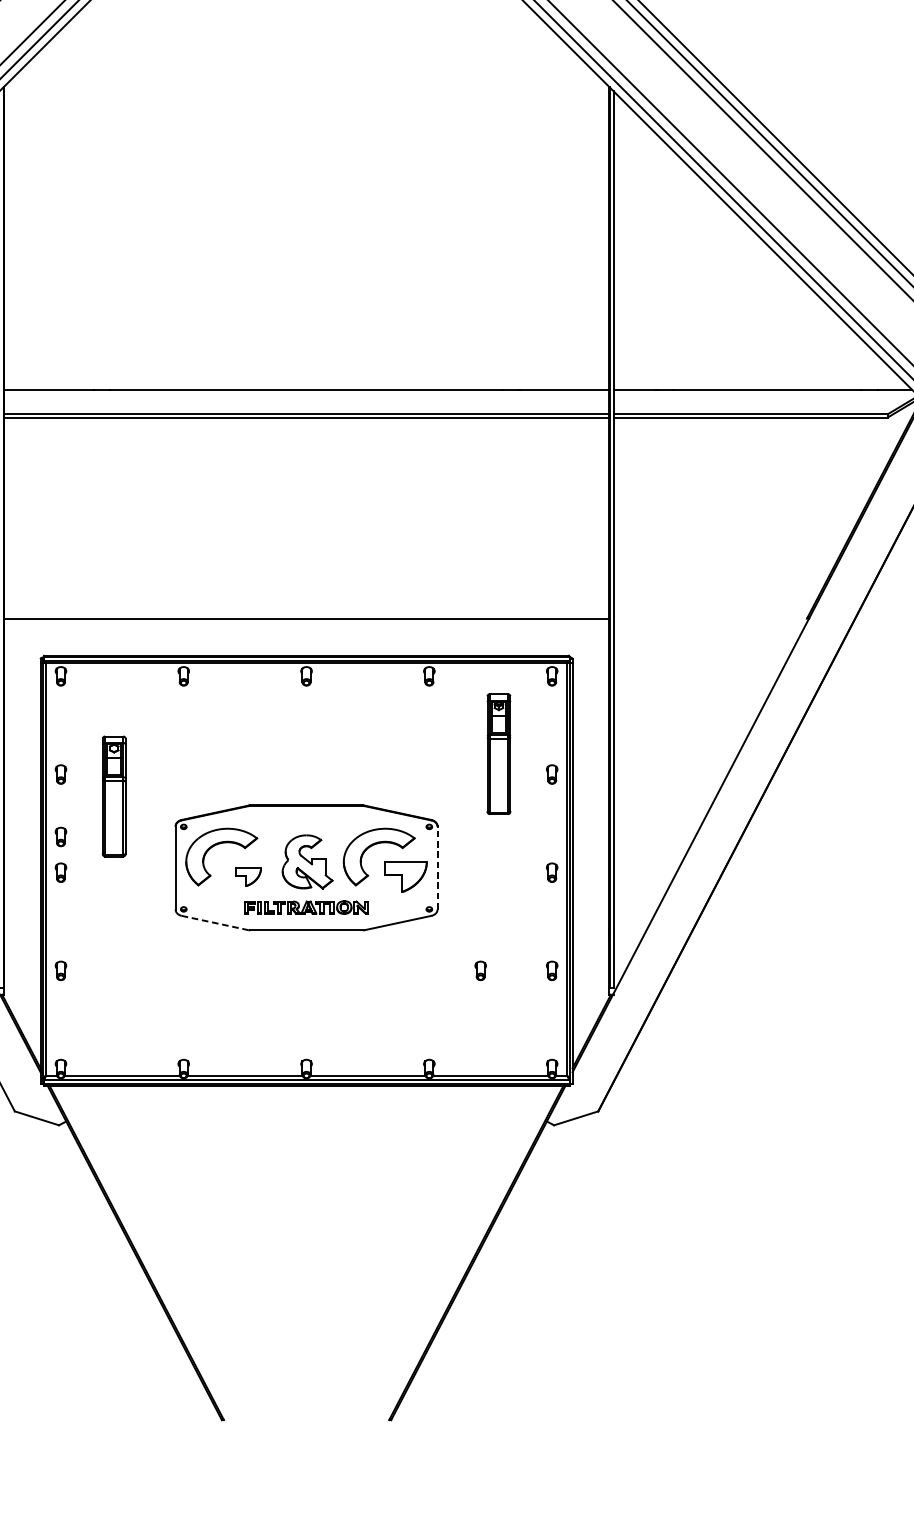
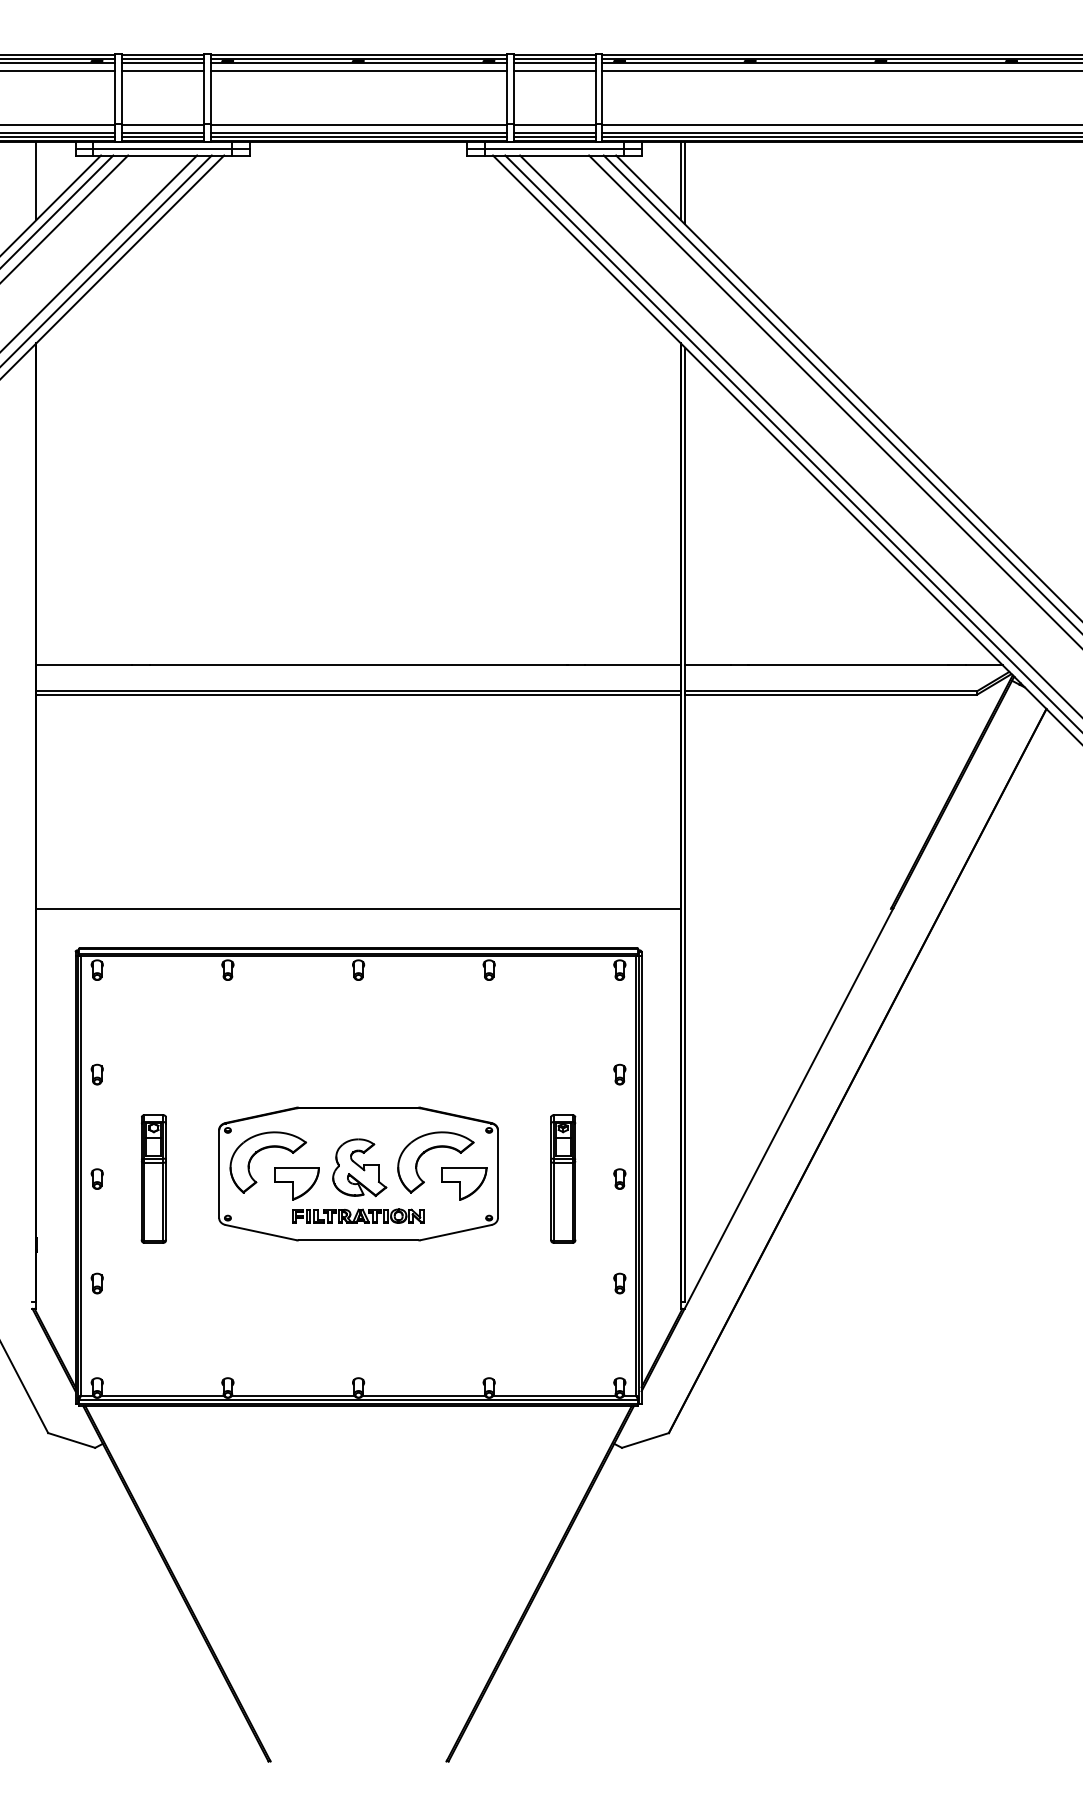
part: (499, 753) -> (563, 1178), moved
part: (113, 795) -> (153, 1178), moved
part: (60, 836) -> (96, 1140), removed
line: (437, 867) -> (497, 1173), dashed -> solid
part: (248, 876) -> (296, 1183), size x1.67
line: (215, 922) -> (261, 1232), dashed -> solid
part: (480, 970) -> (543, 1283), removed

